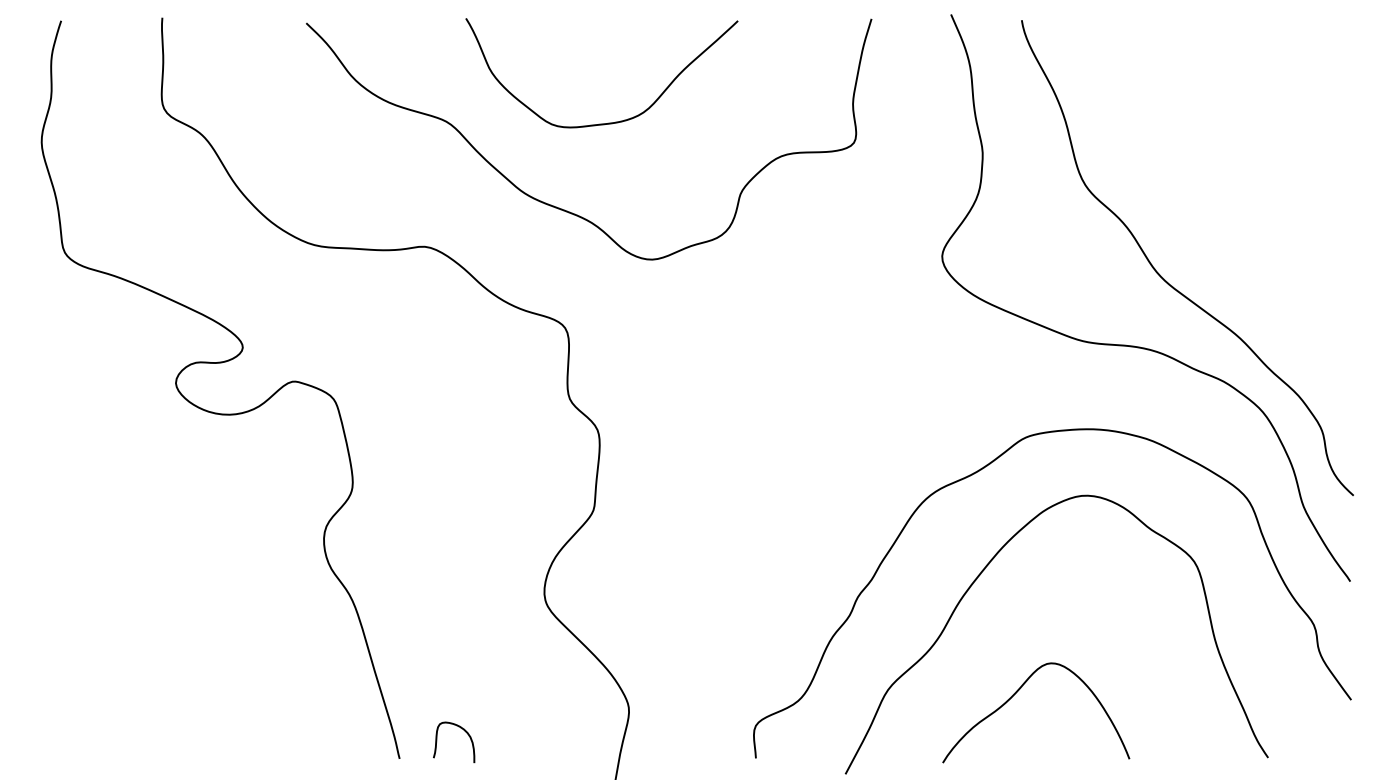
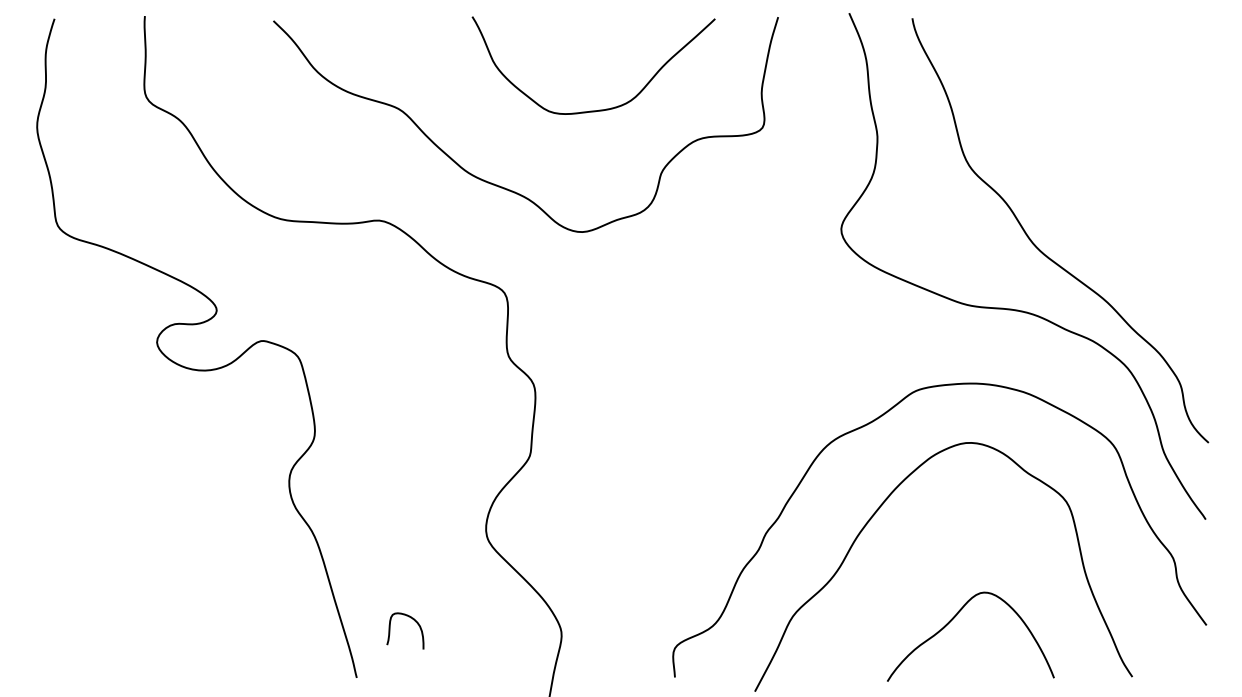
curve: (608, 122) -> (599, 109), moved
curve: (1017, 692) -> (954, 618), moved
curve: (464, 731) -> (414, 621), moved

